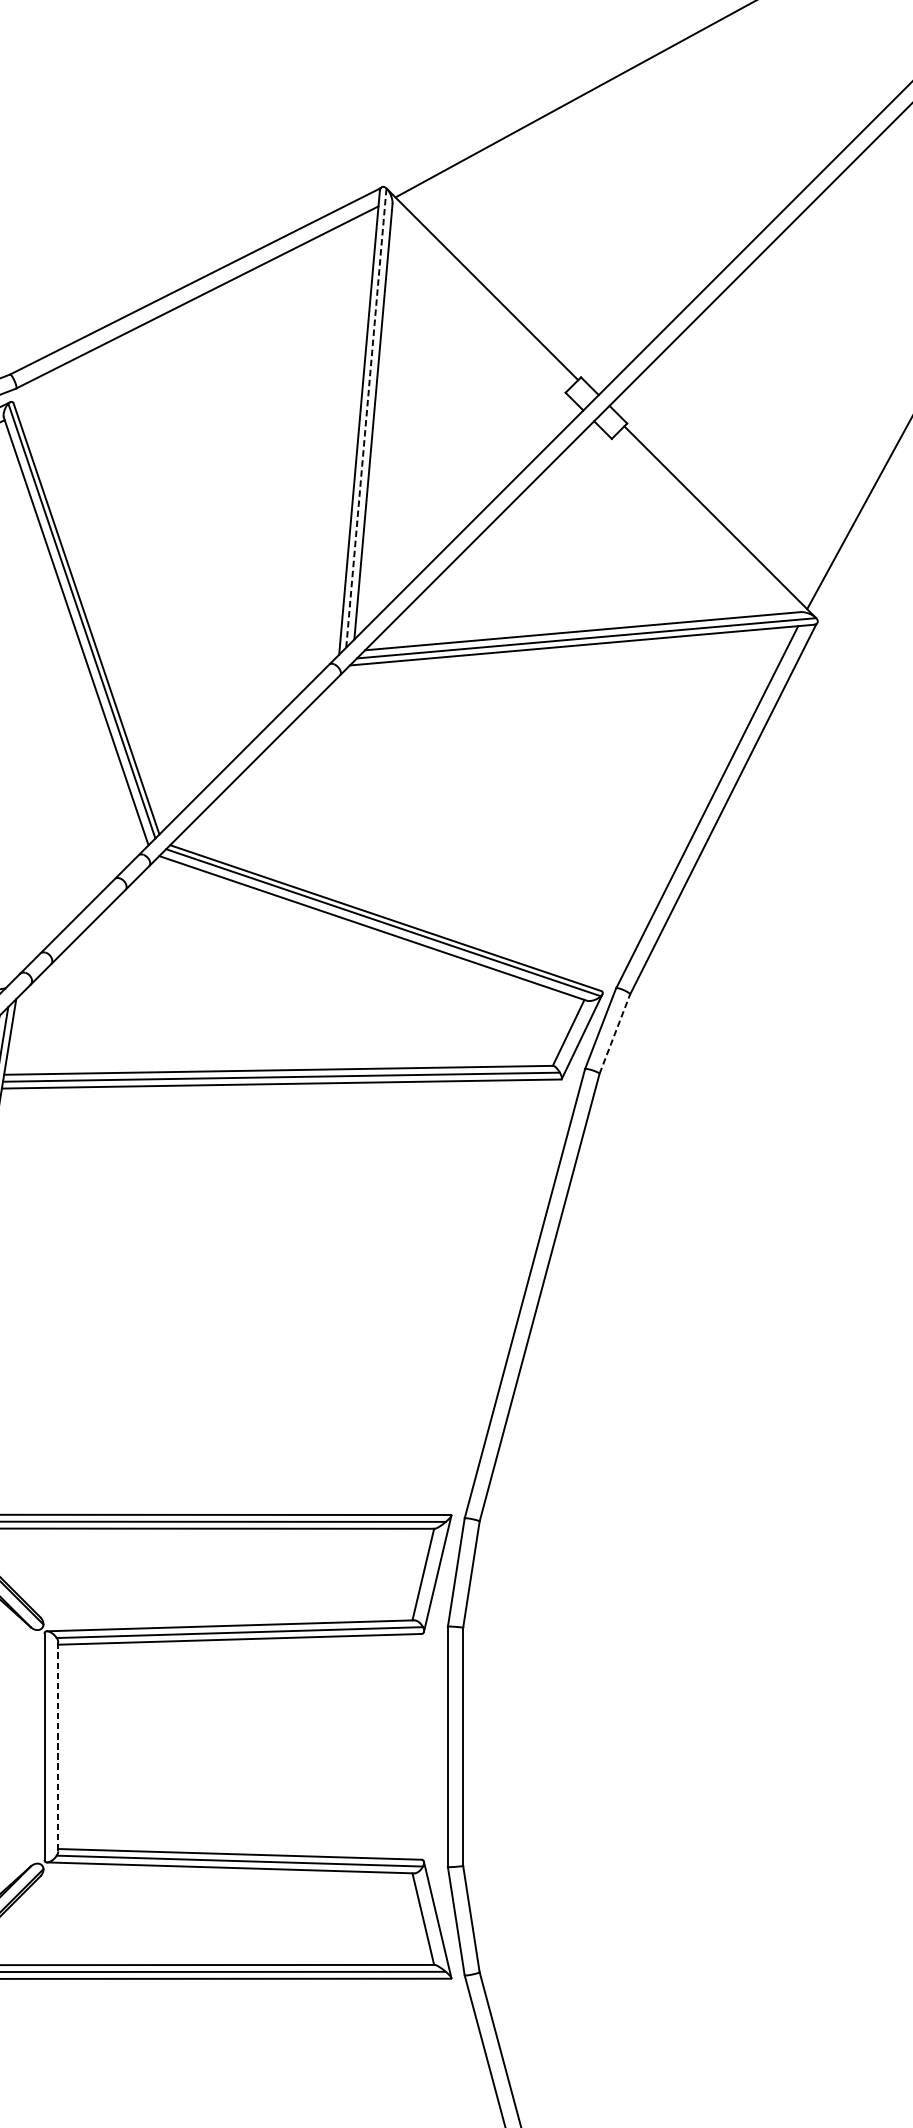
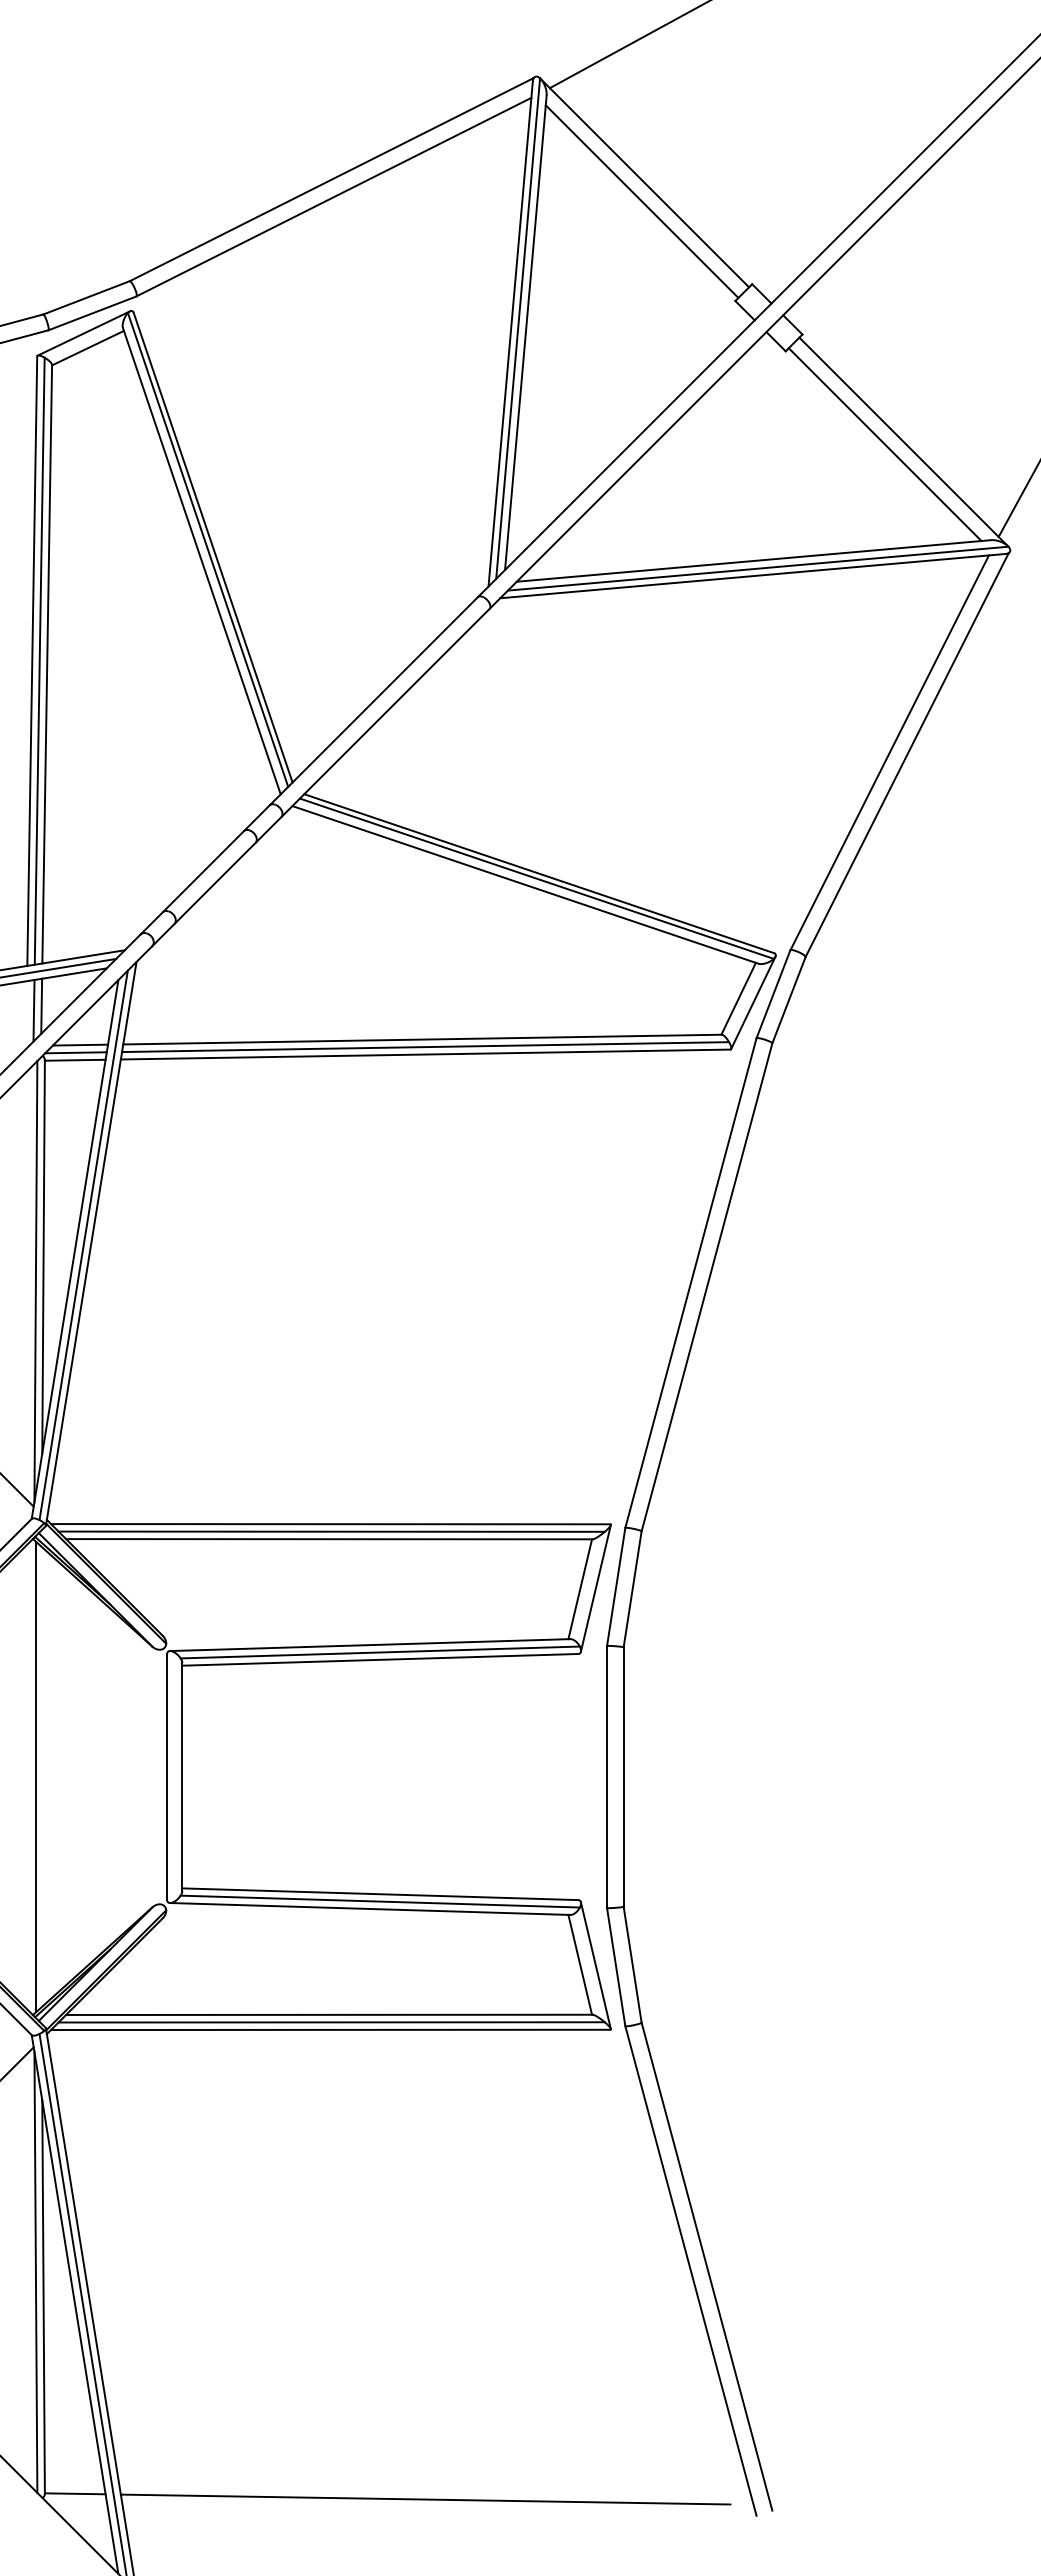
line: (479, 301) -> (641, 201), added
line: (366, 417) -> (518, 328), dashed -> solid
line: (702, 524) -> (884, 444), added
line: (615, 1033) -> (789, 999), dashed -> solid
line: (58, 1747) -> (182, 1777), dashed -> solid

